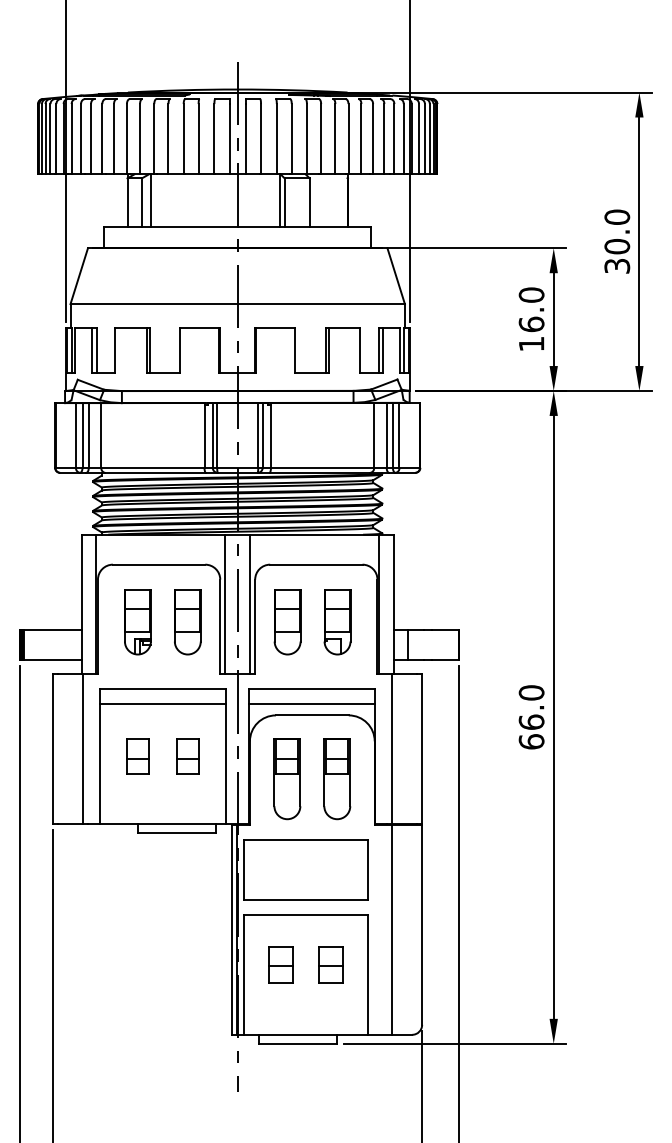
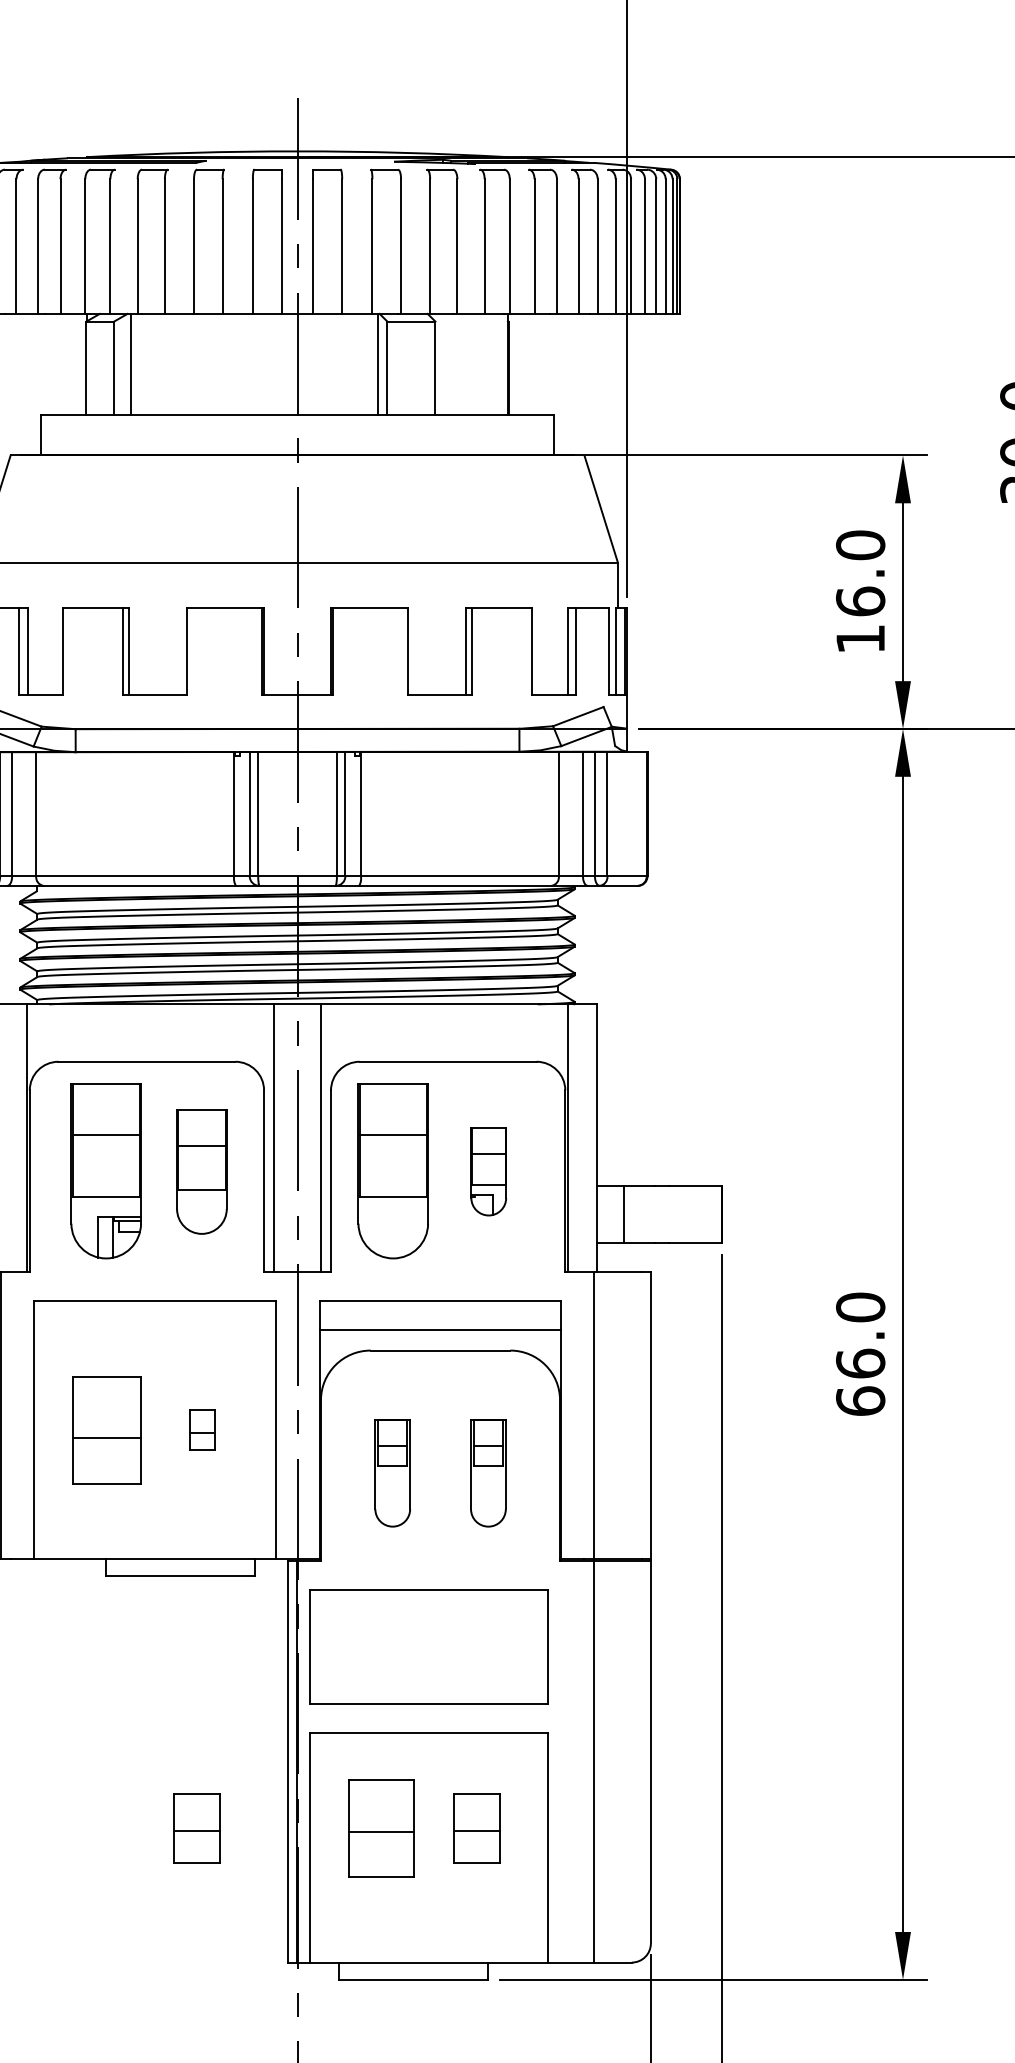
part: (137, 622) -> (105, 1172), size x1.4
part: (287, 622) -> (392, 1172), size x1.4
part: (337, 622) -> (488, 1172), size x0.7
line: (162, 704) -> (153, 1329), removed
part: (137, 756) -> (105, 1429), size x1.6
part: (187, 756) -> (201, 1429), size x0.6
part: (287, 779) -> (392, 1473), size x0.7
part: (337, 779) -> (488, 1473), size x0.7
part: (184, 964) -> (195, 1827), added
part: (280, 964) -> (379, 1827), size x1.4

